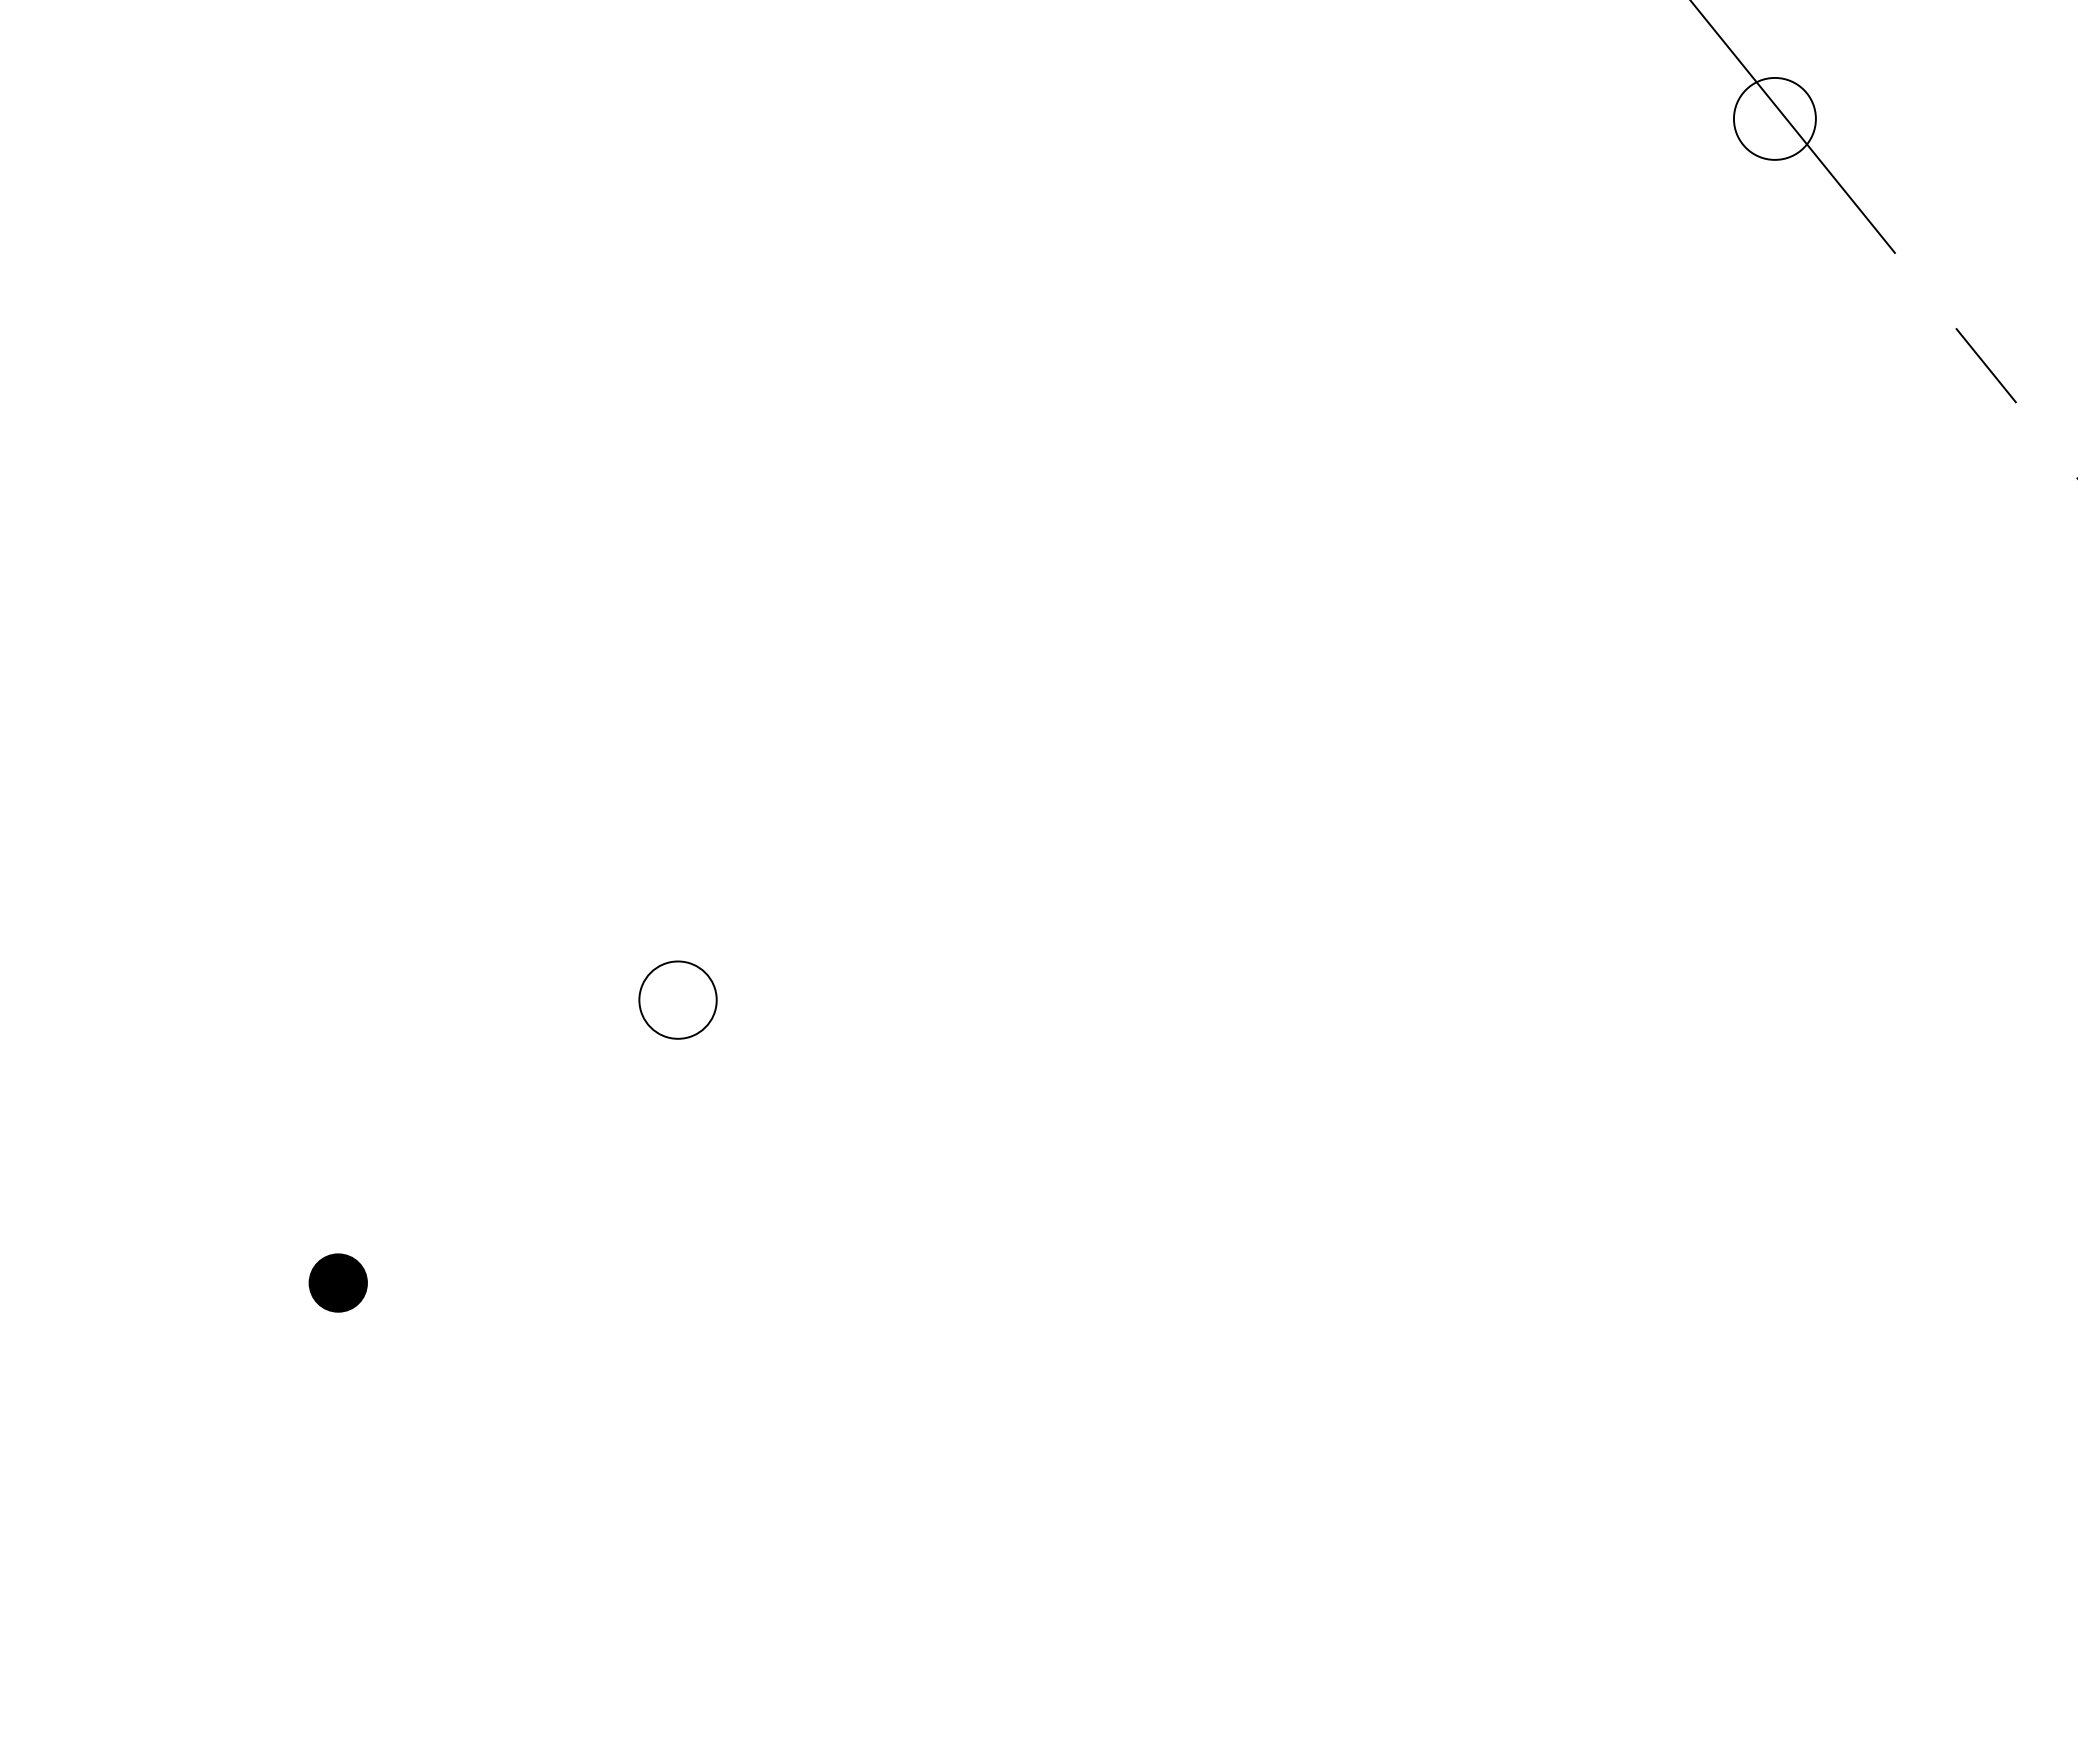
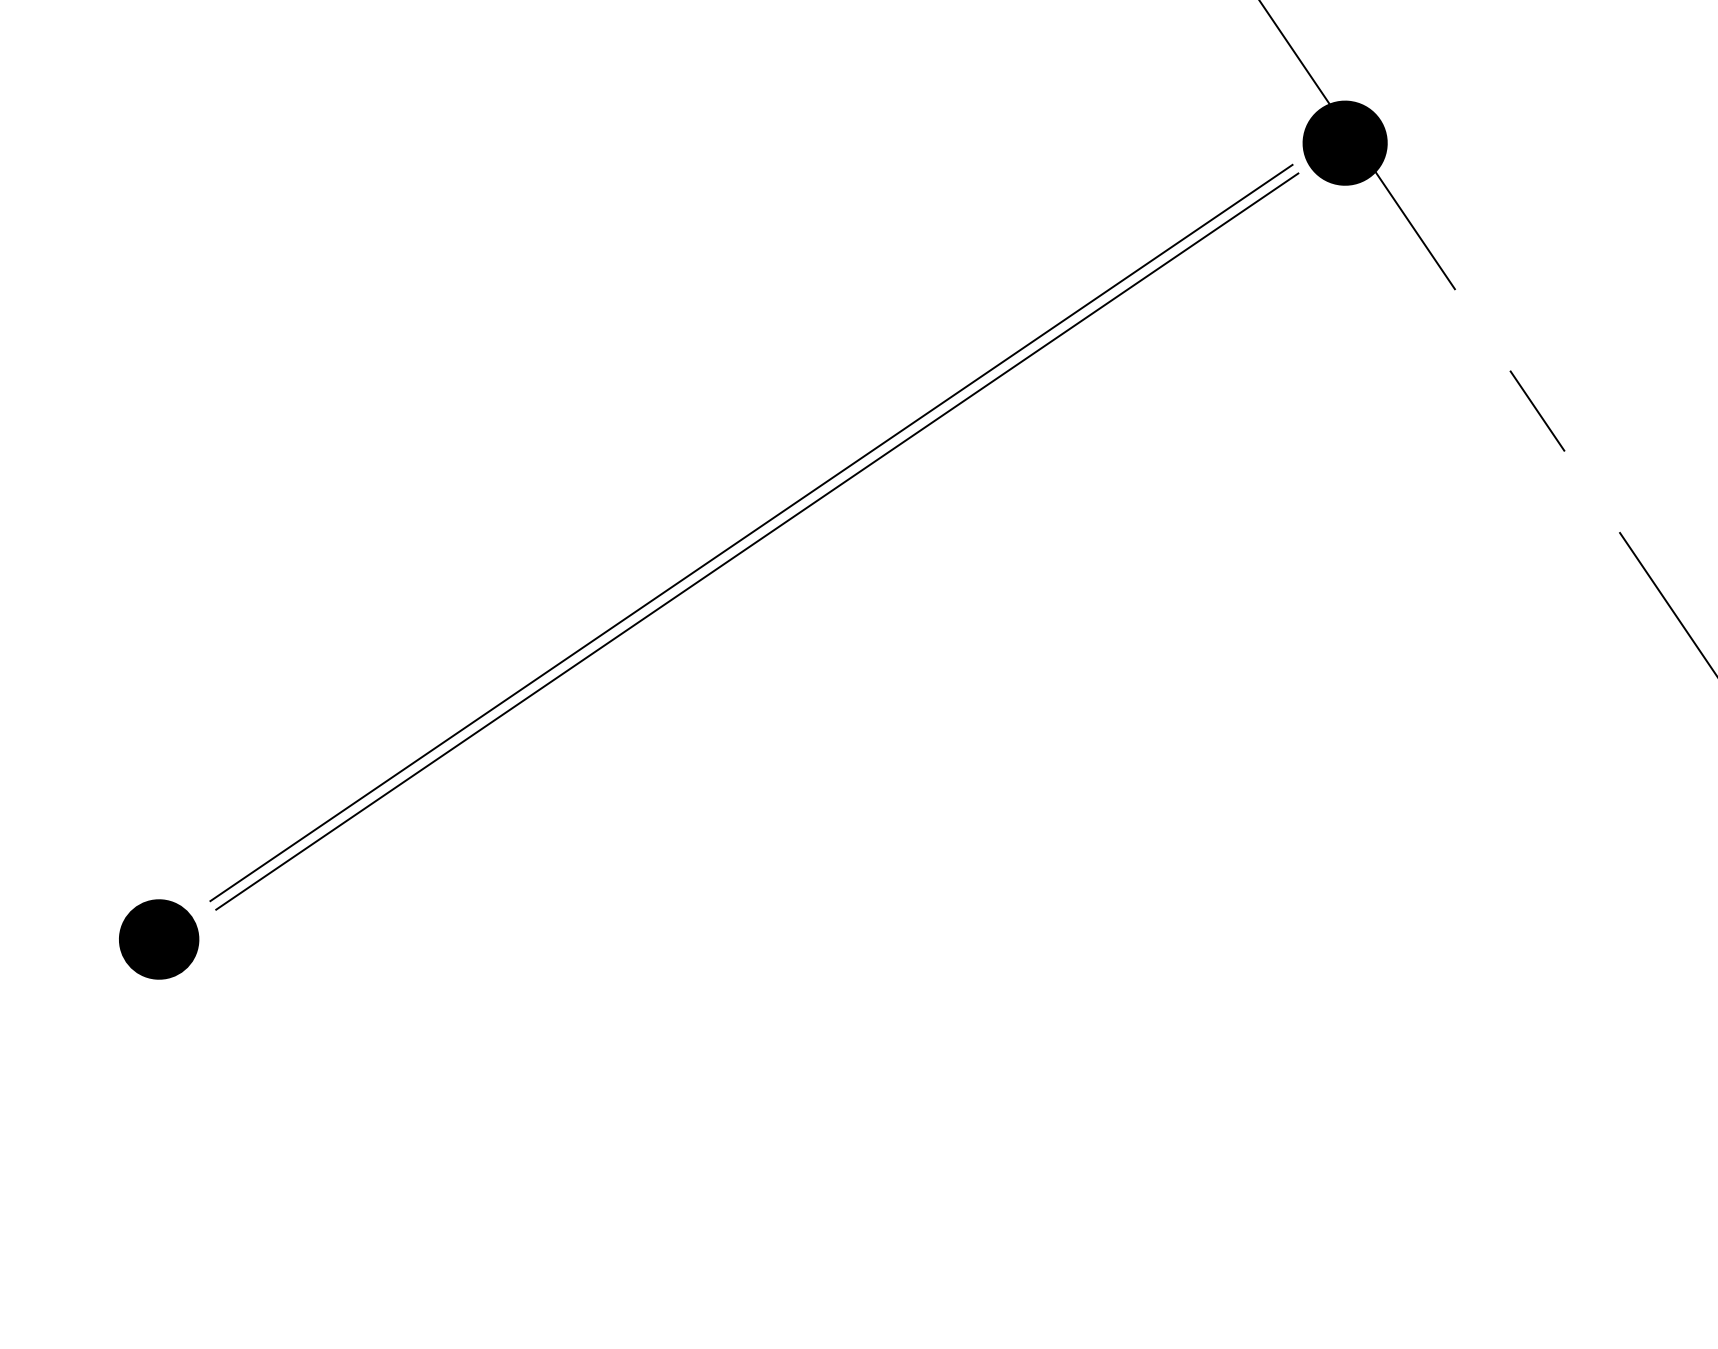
fill: (1774, 118) -> (1344, 142), added
line: (1225, 551) -> (751, 533), added
line: (1231, 559) -> (757, 541), added
fill: (677, 999) -> (158, 938), added

